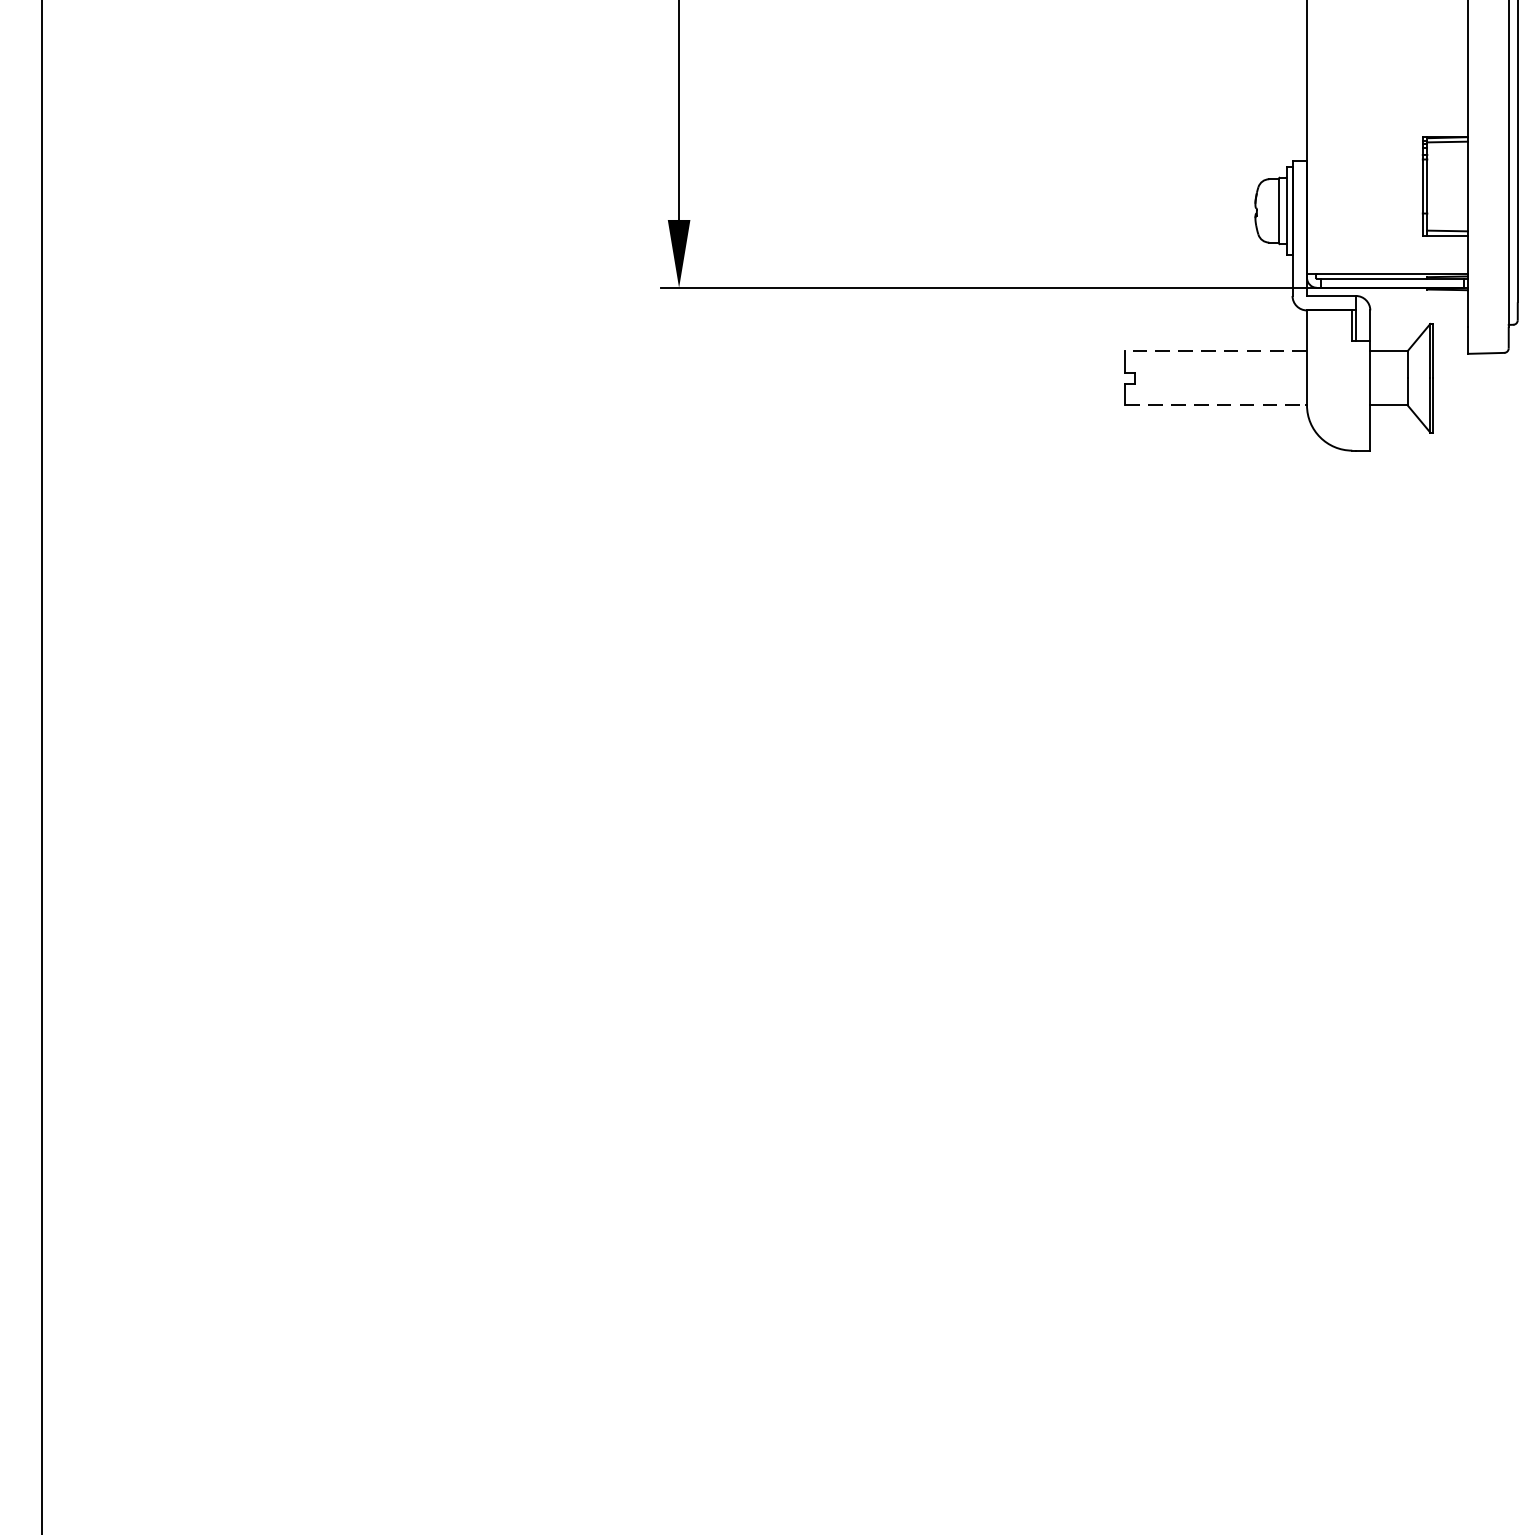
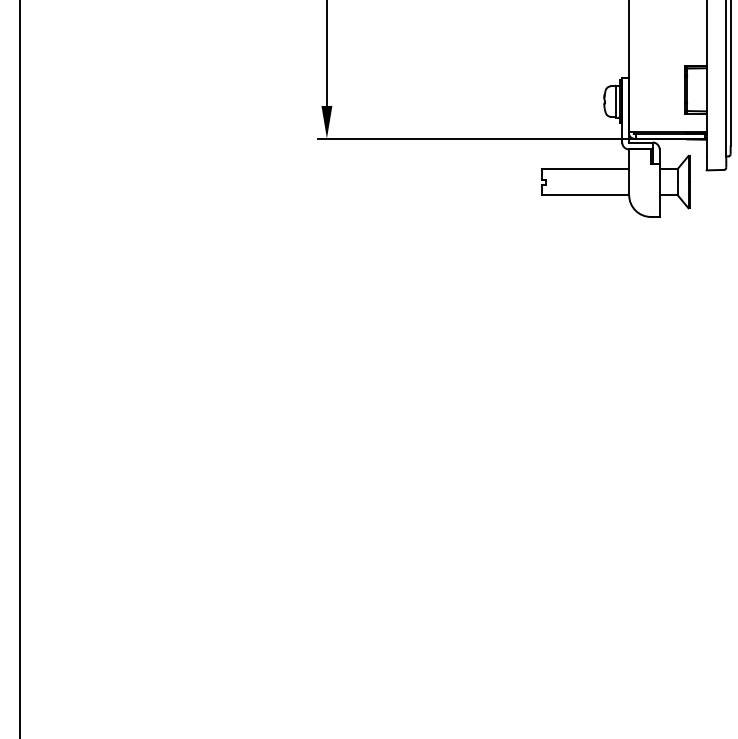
line: (1216, 352) -> (585, 169), dashed -> solid
line: (1216, 406) -> (585, 195), dashed -> solid

